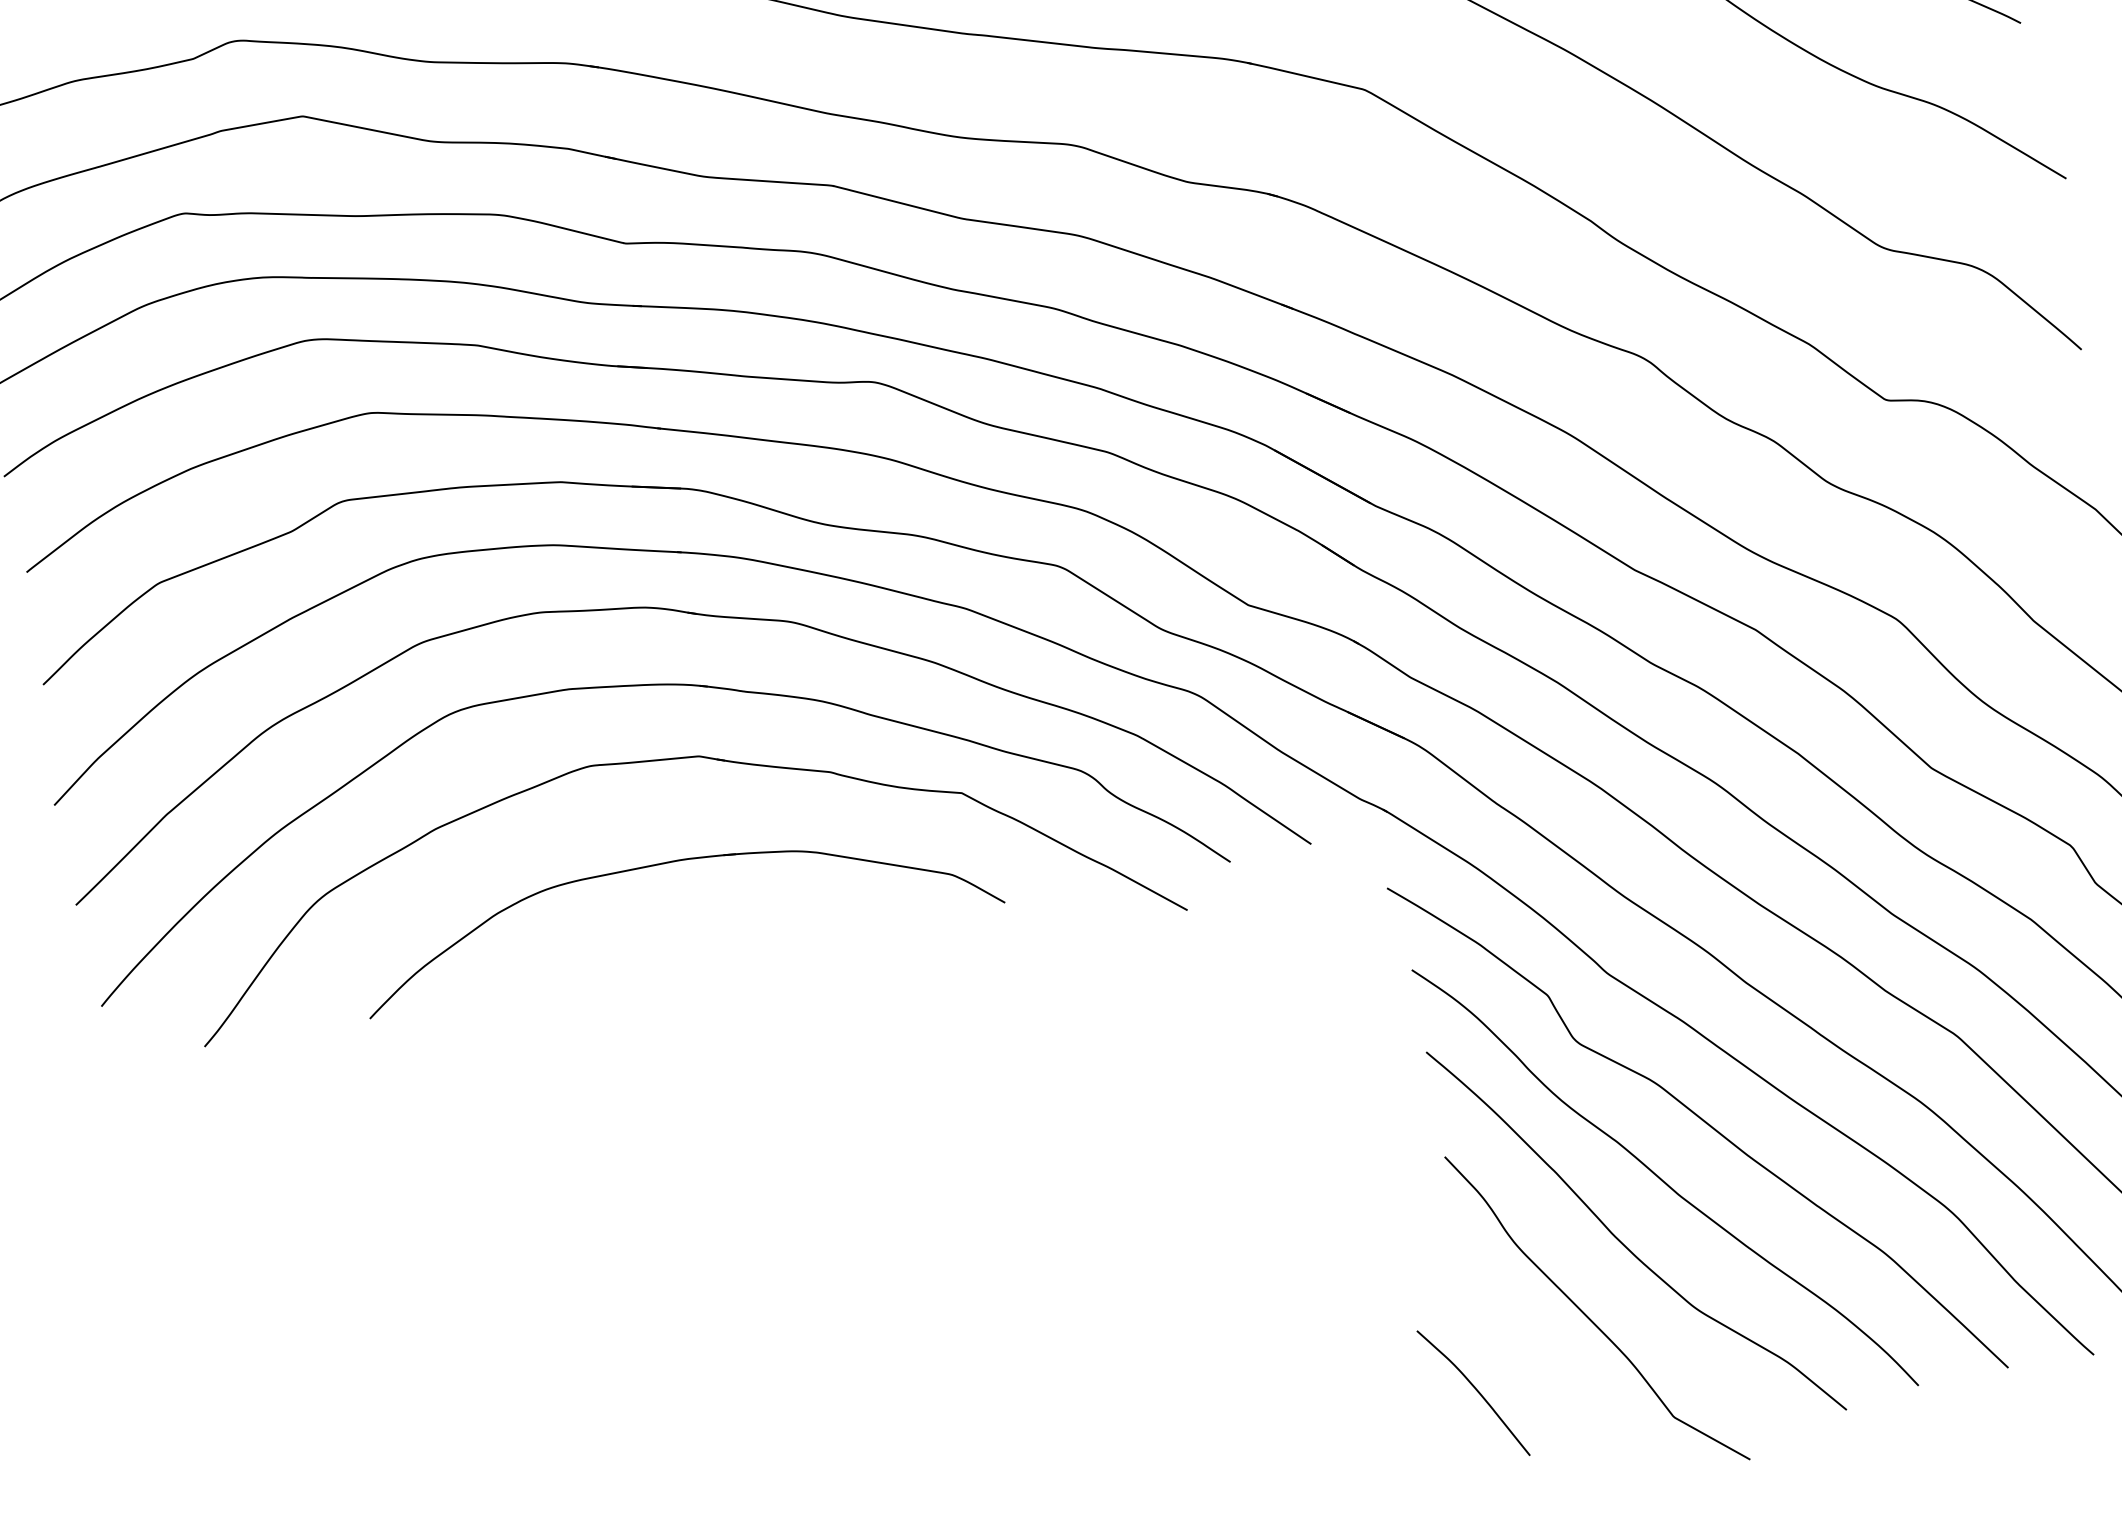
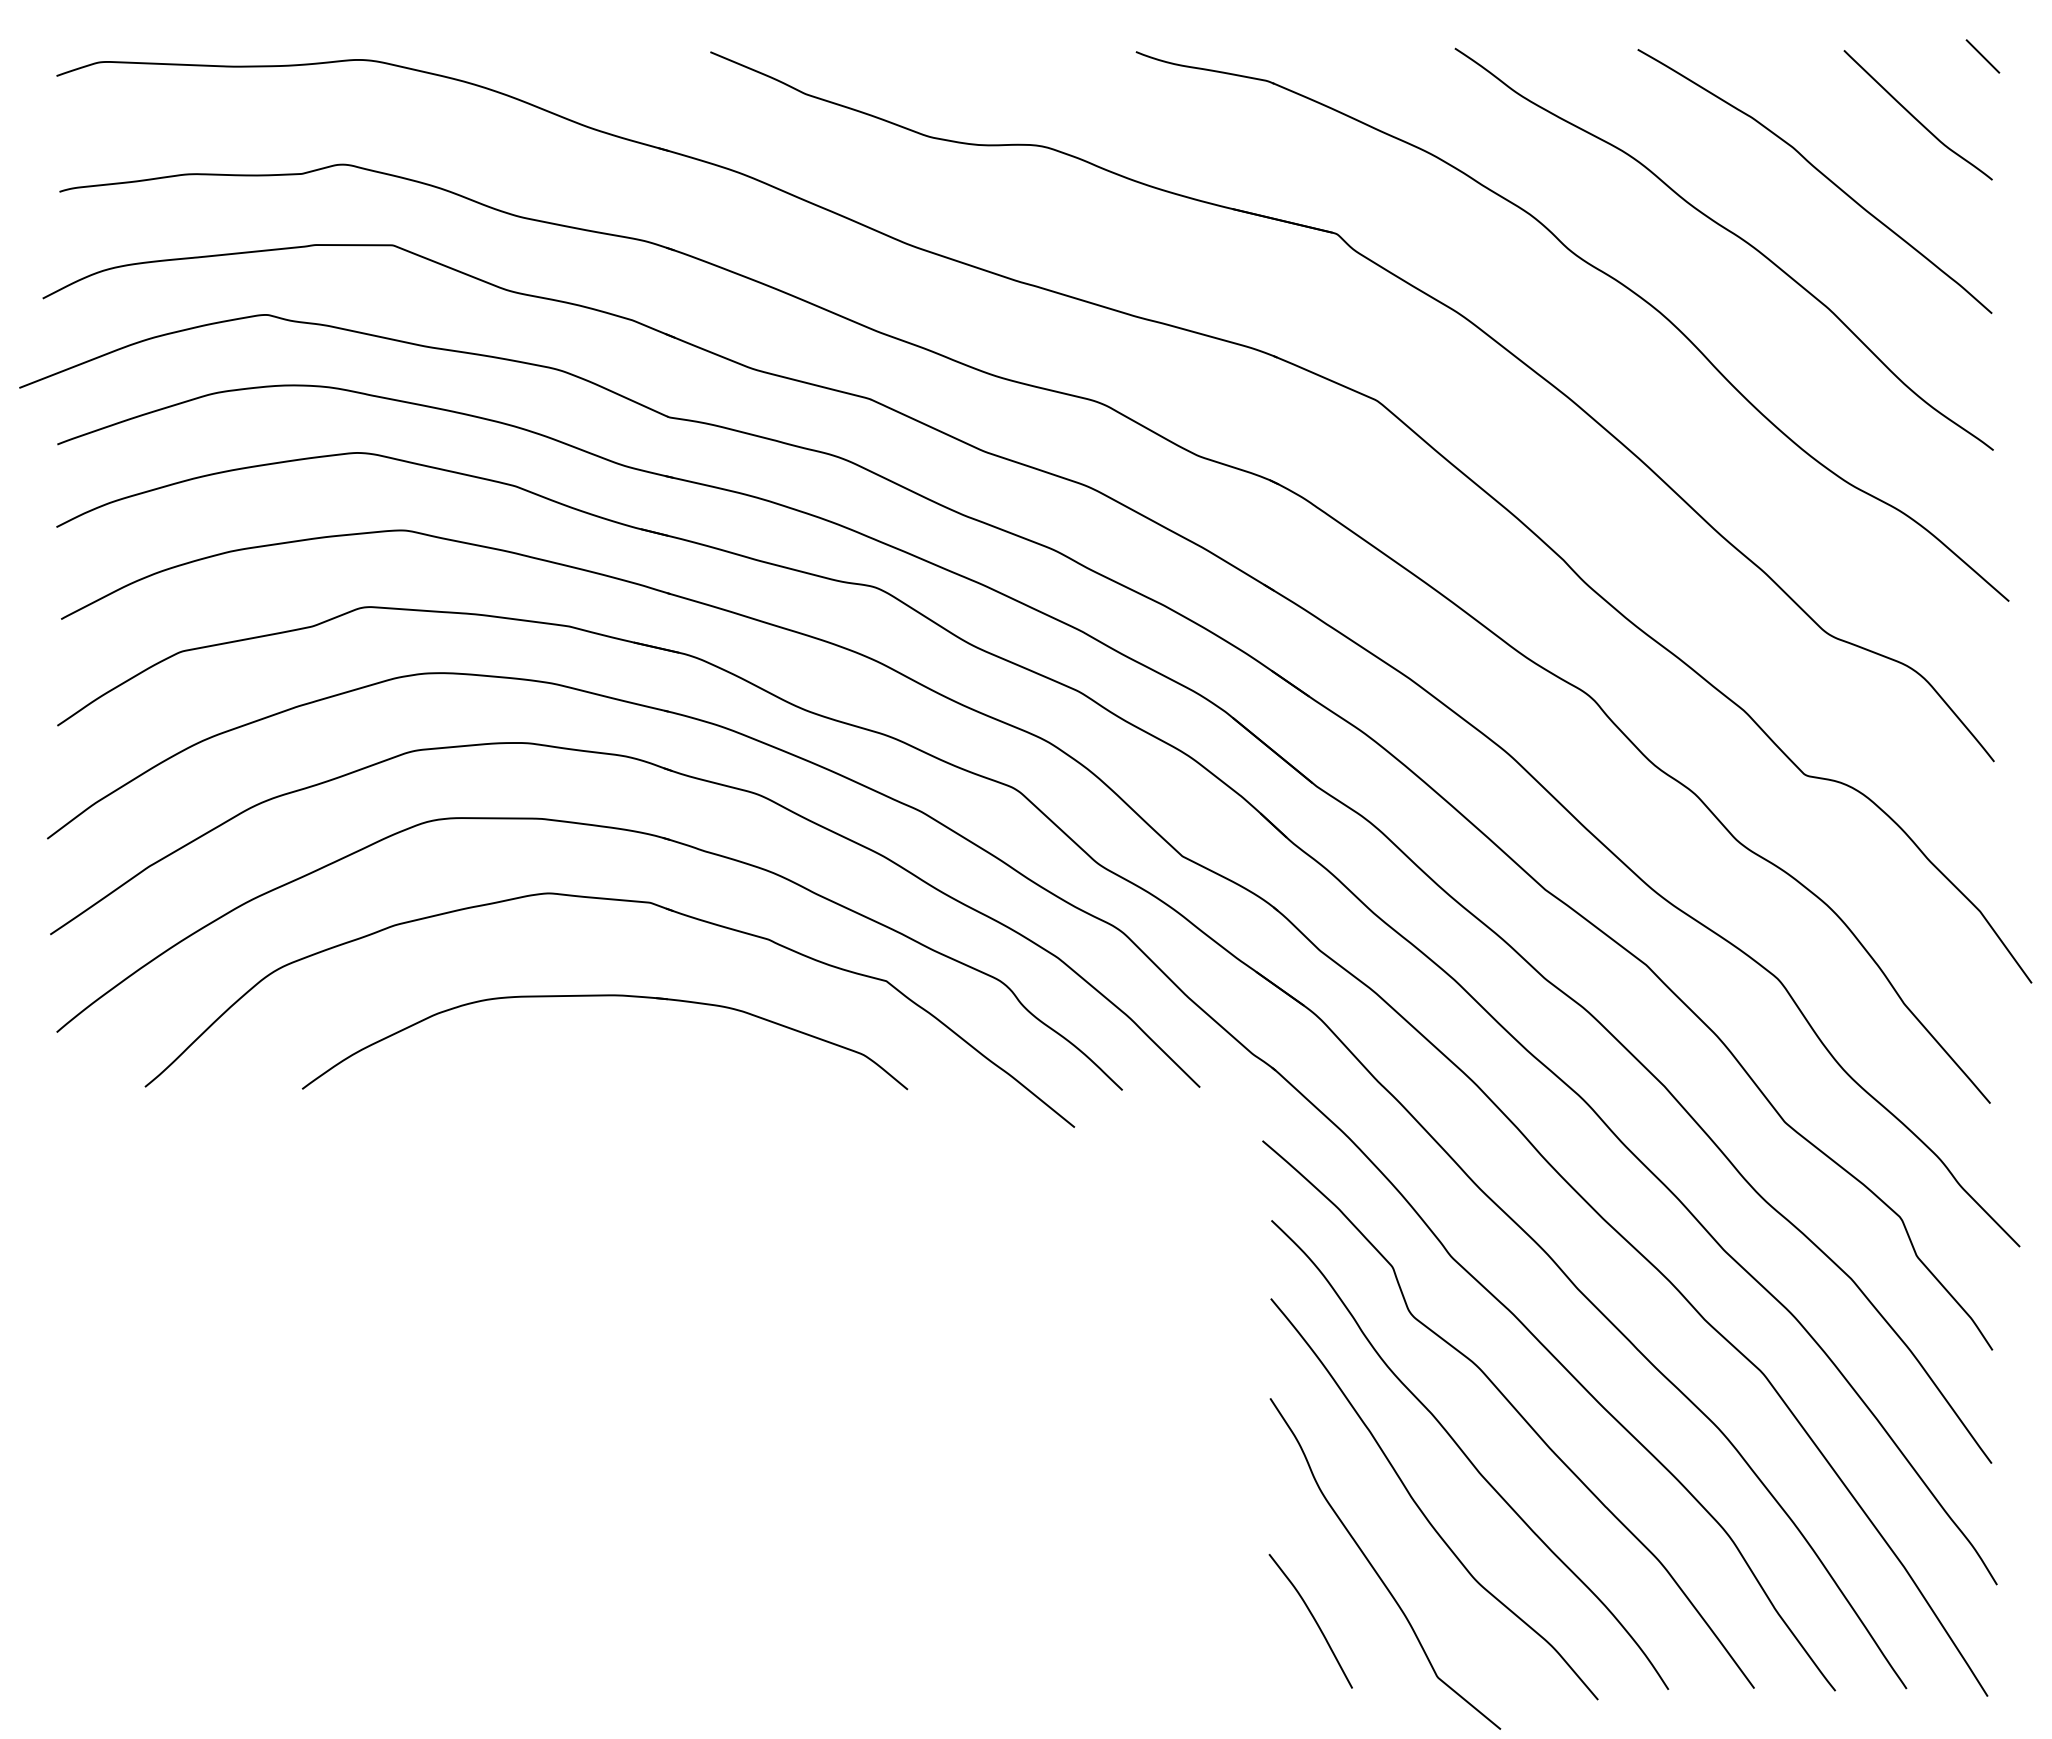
curve: (1476, 1390) -> (1313, 1619), moved

